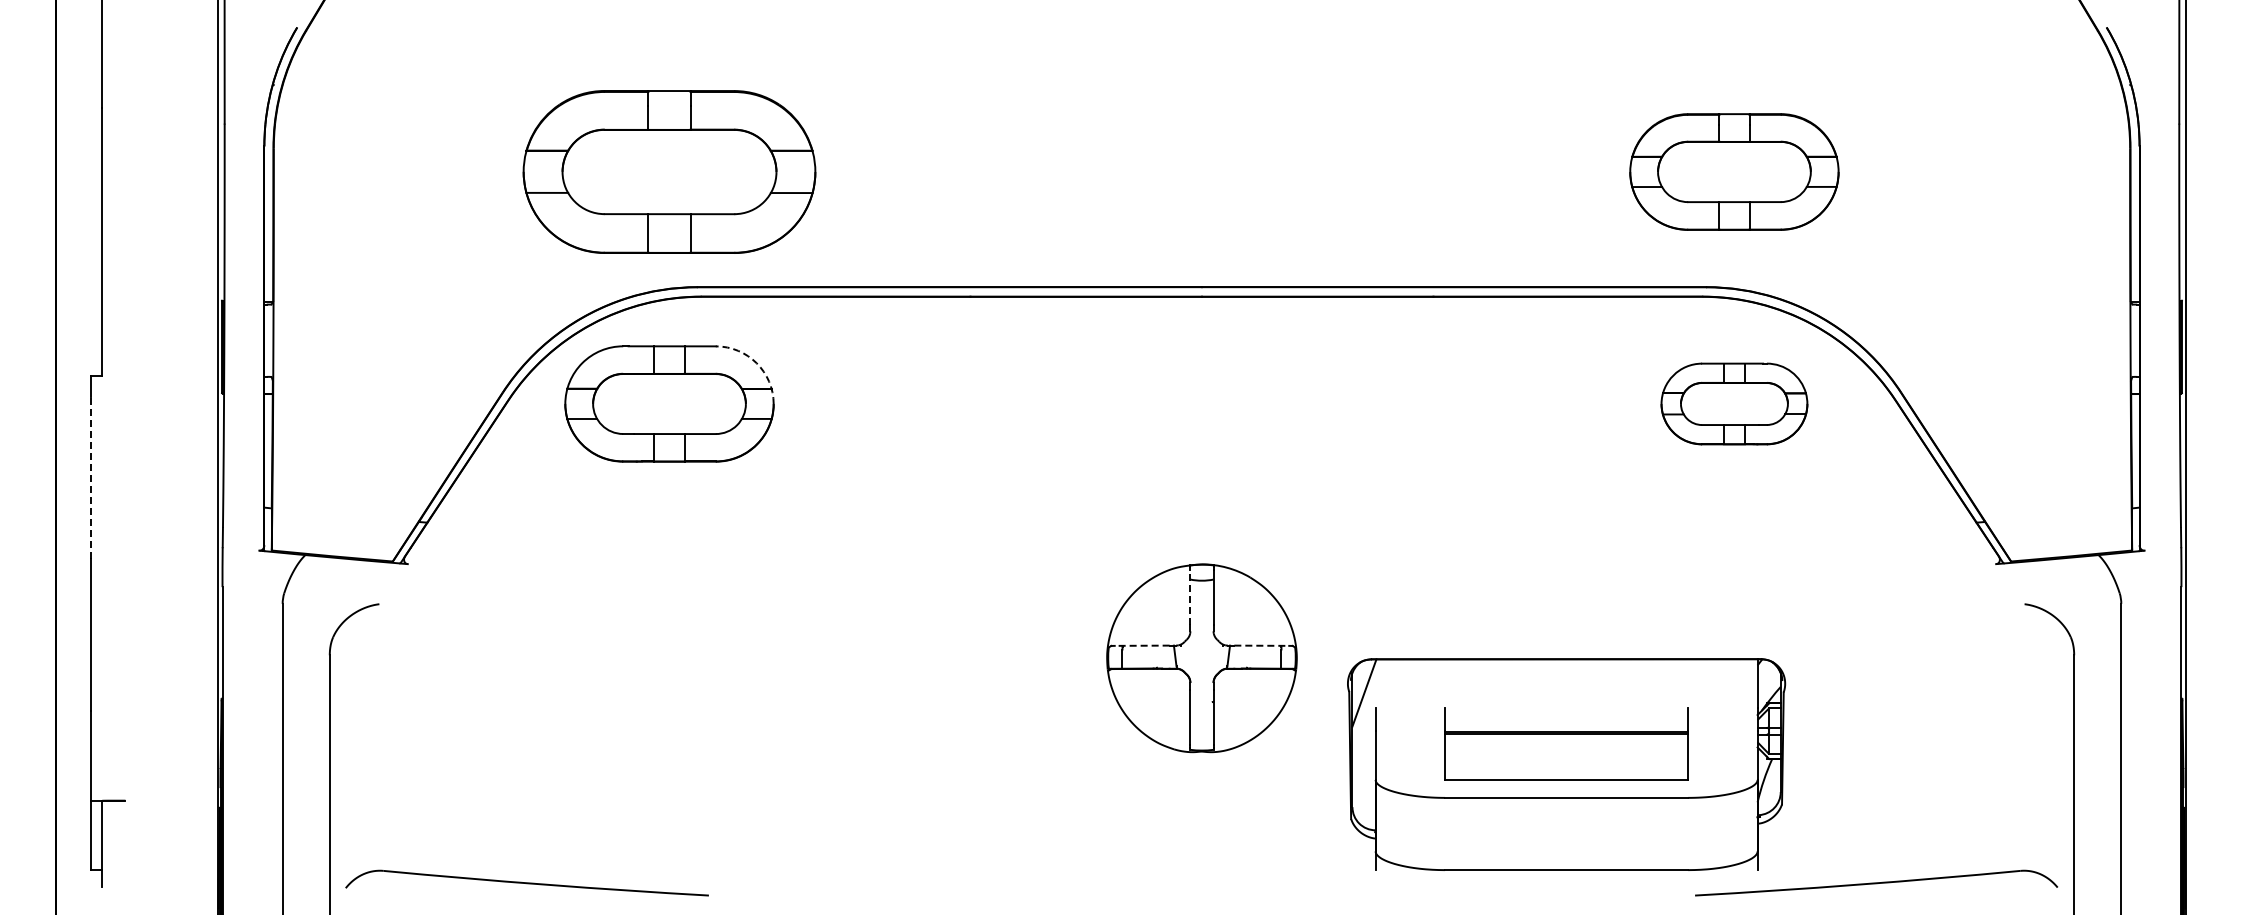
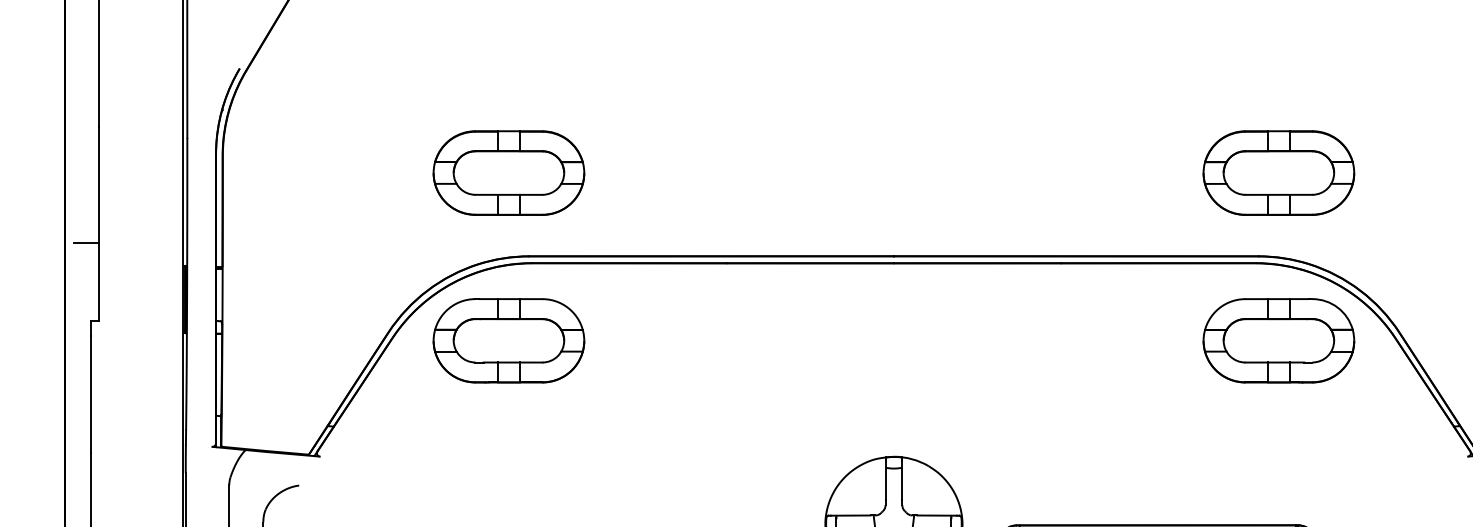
part: (669, 171) -> (508, 172), size x0.71
line: (84, 268) -> (85, 242), added
arc: (756, 363) -> (571, 311), dashed -> solid
part: (1734, 403) -> (1278, 340), size x1.43
line: (90, 477) -> (90, 393), dashed -> solid
line: (1190, 597) -> (885, 480), dashed -> solid
line: (1141, 645) -> (850, 515), dashed -> solid
line: (1262, 645) -> (937, 515), dashed -> solid

